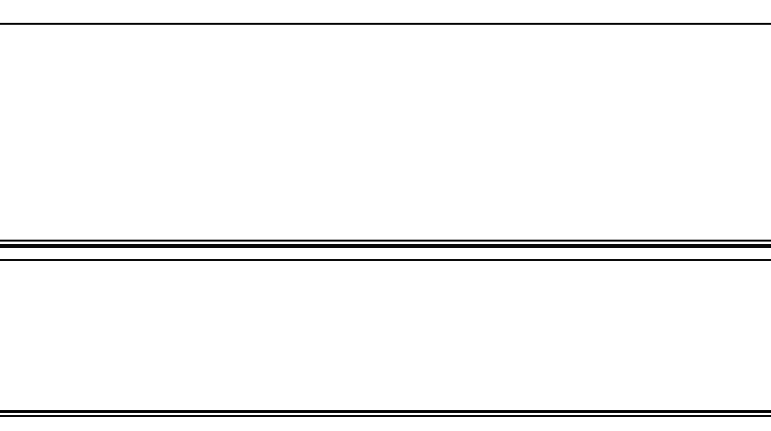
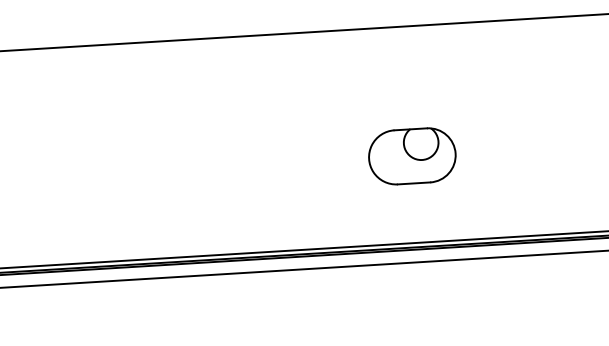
part: (483, 153) -> (412, 155), added

